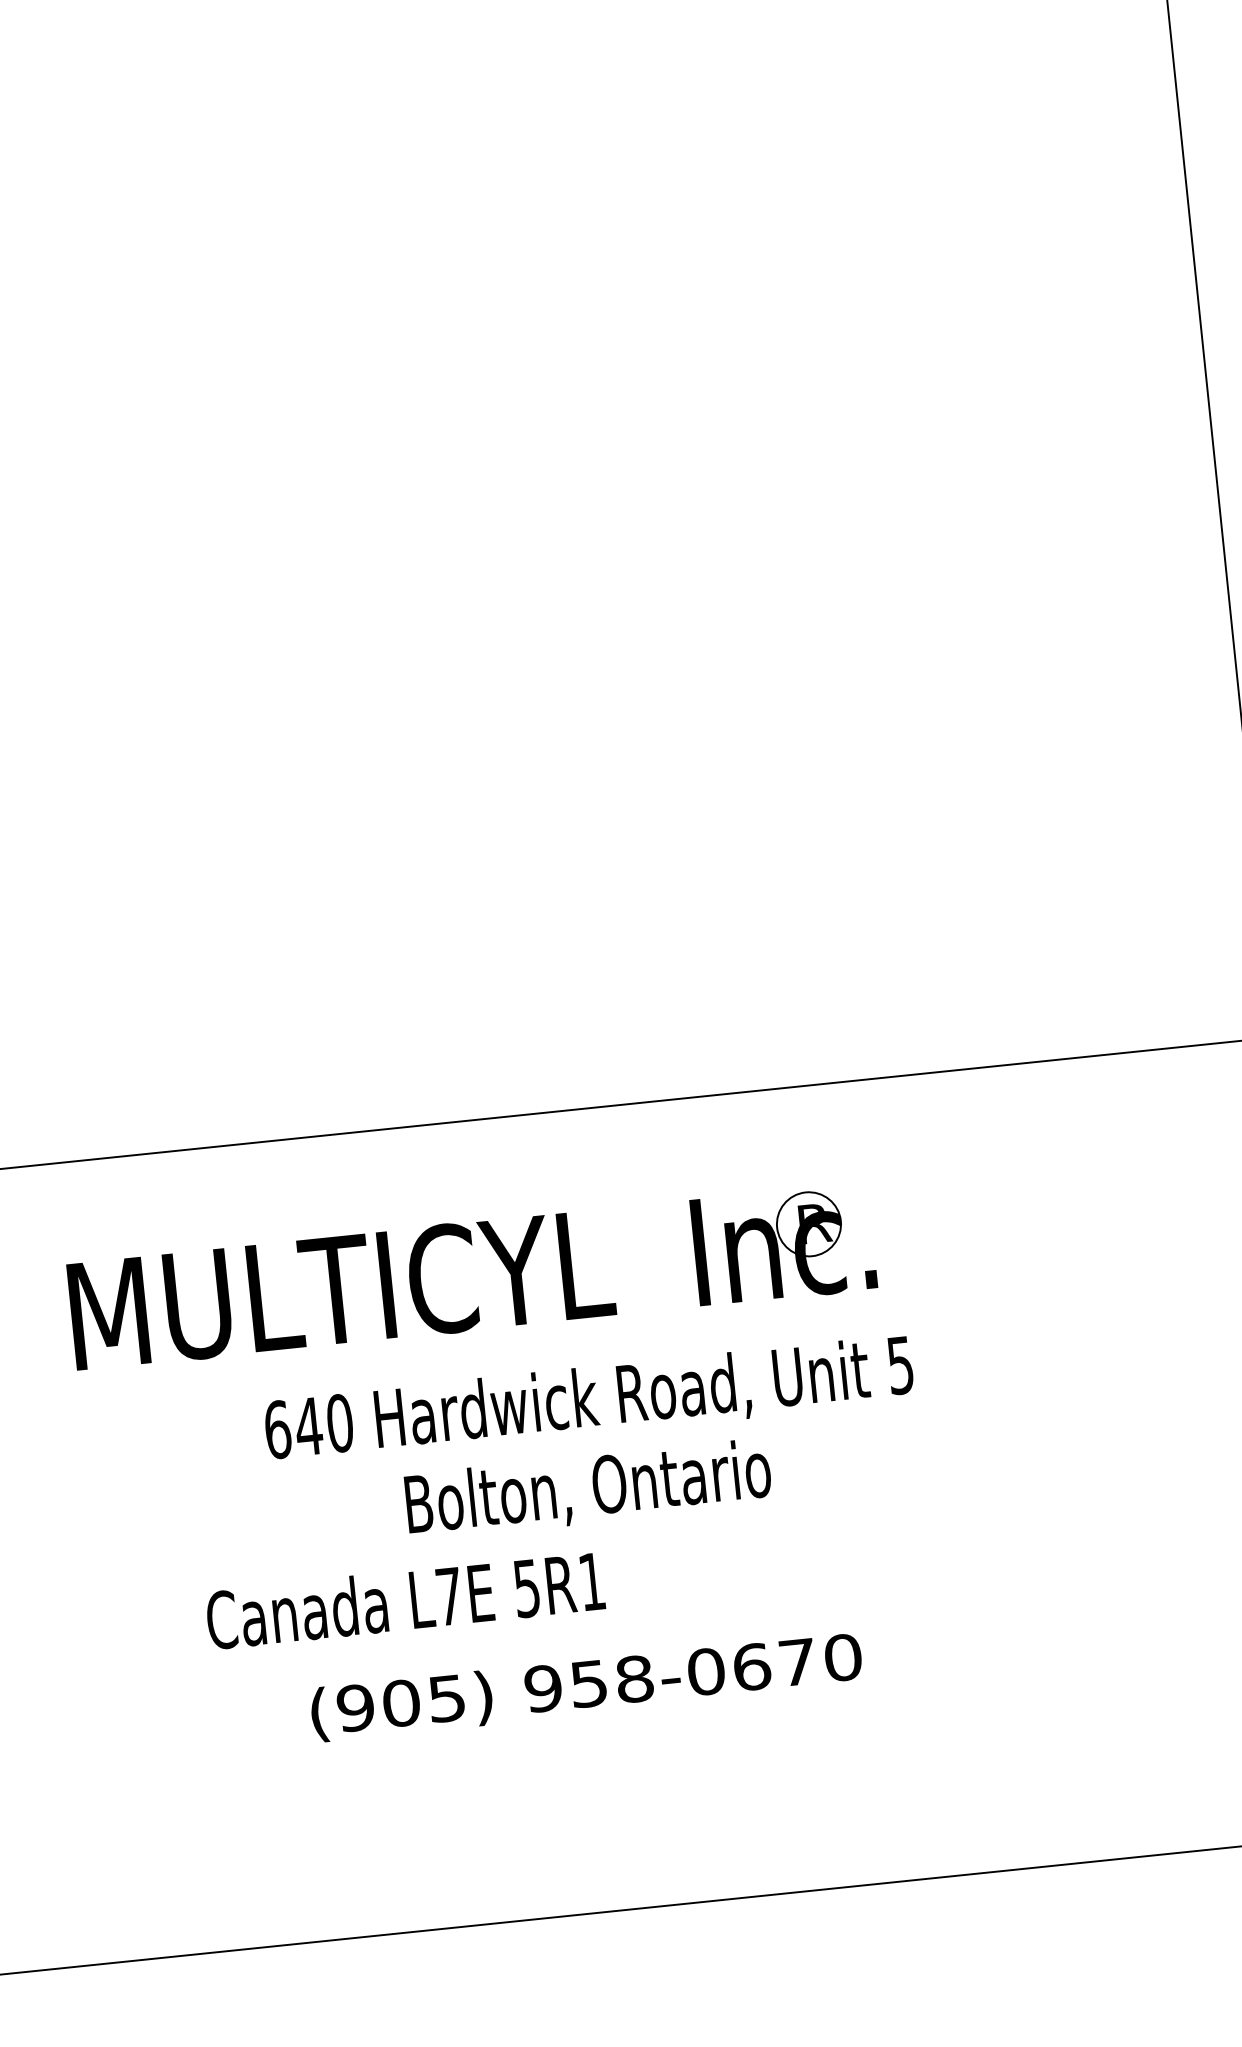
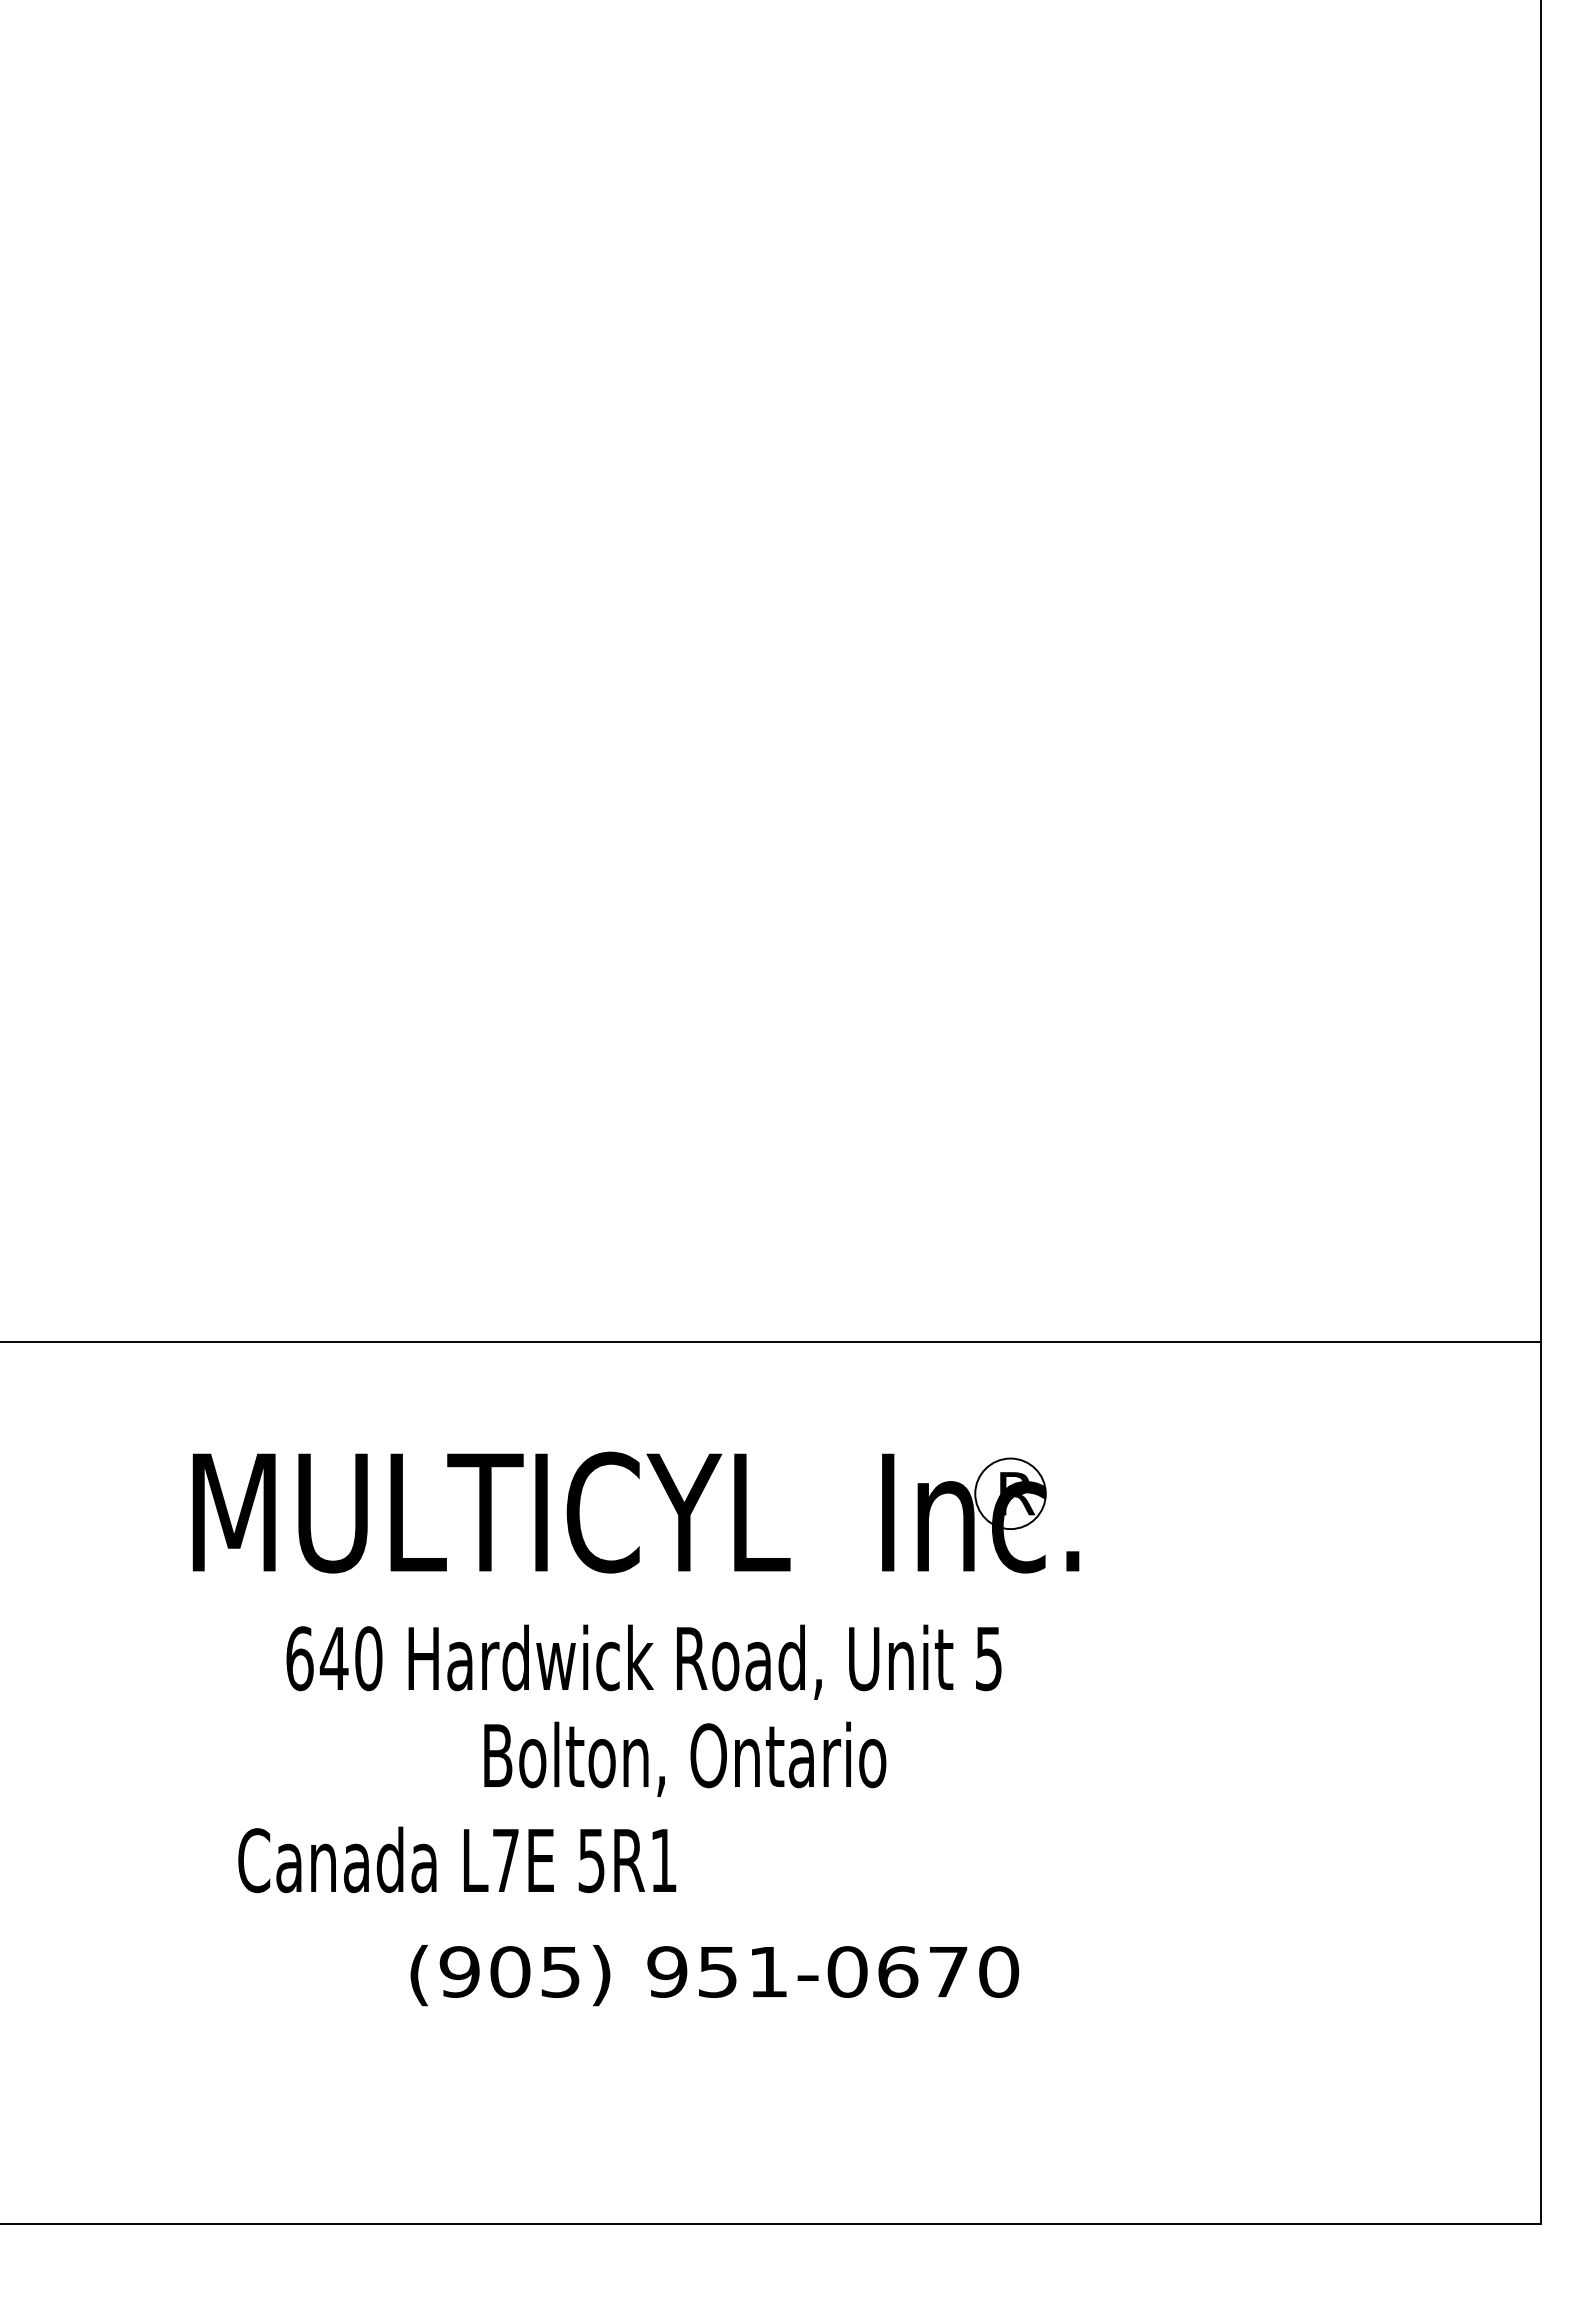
text: (588, 1400) -> (643, 1661), moved
text: (588, 1488) -> (685, 1758), moved
text: (405, 1600) -> (457, 1859), moved
text: (634, 1678) -> (768, 1971), 958-0670 -> 951-0670

